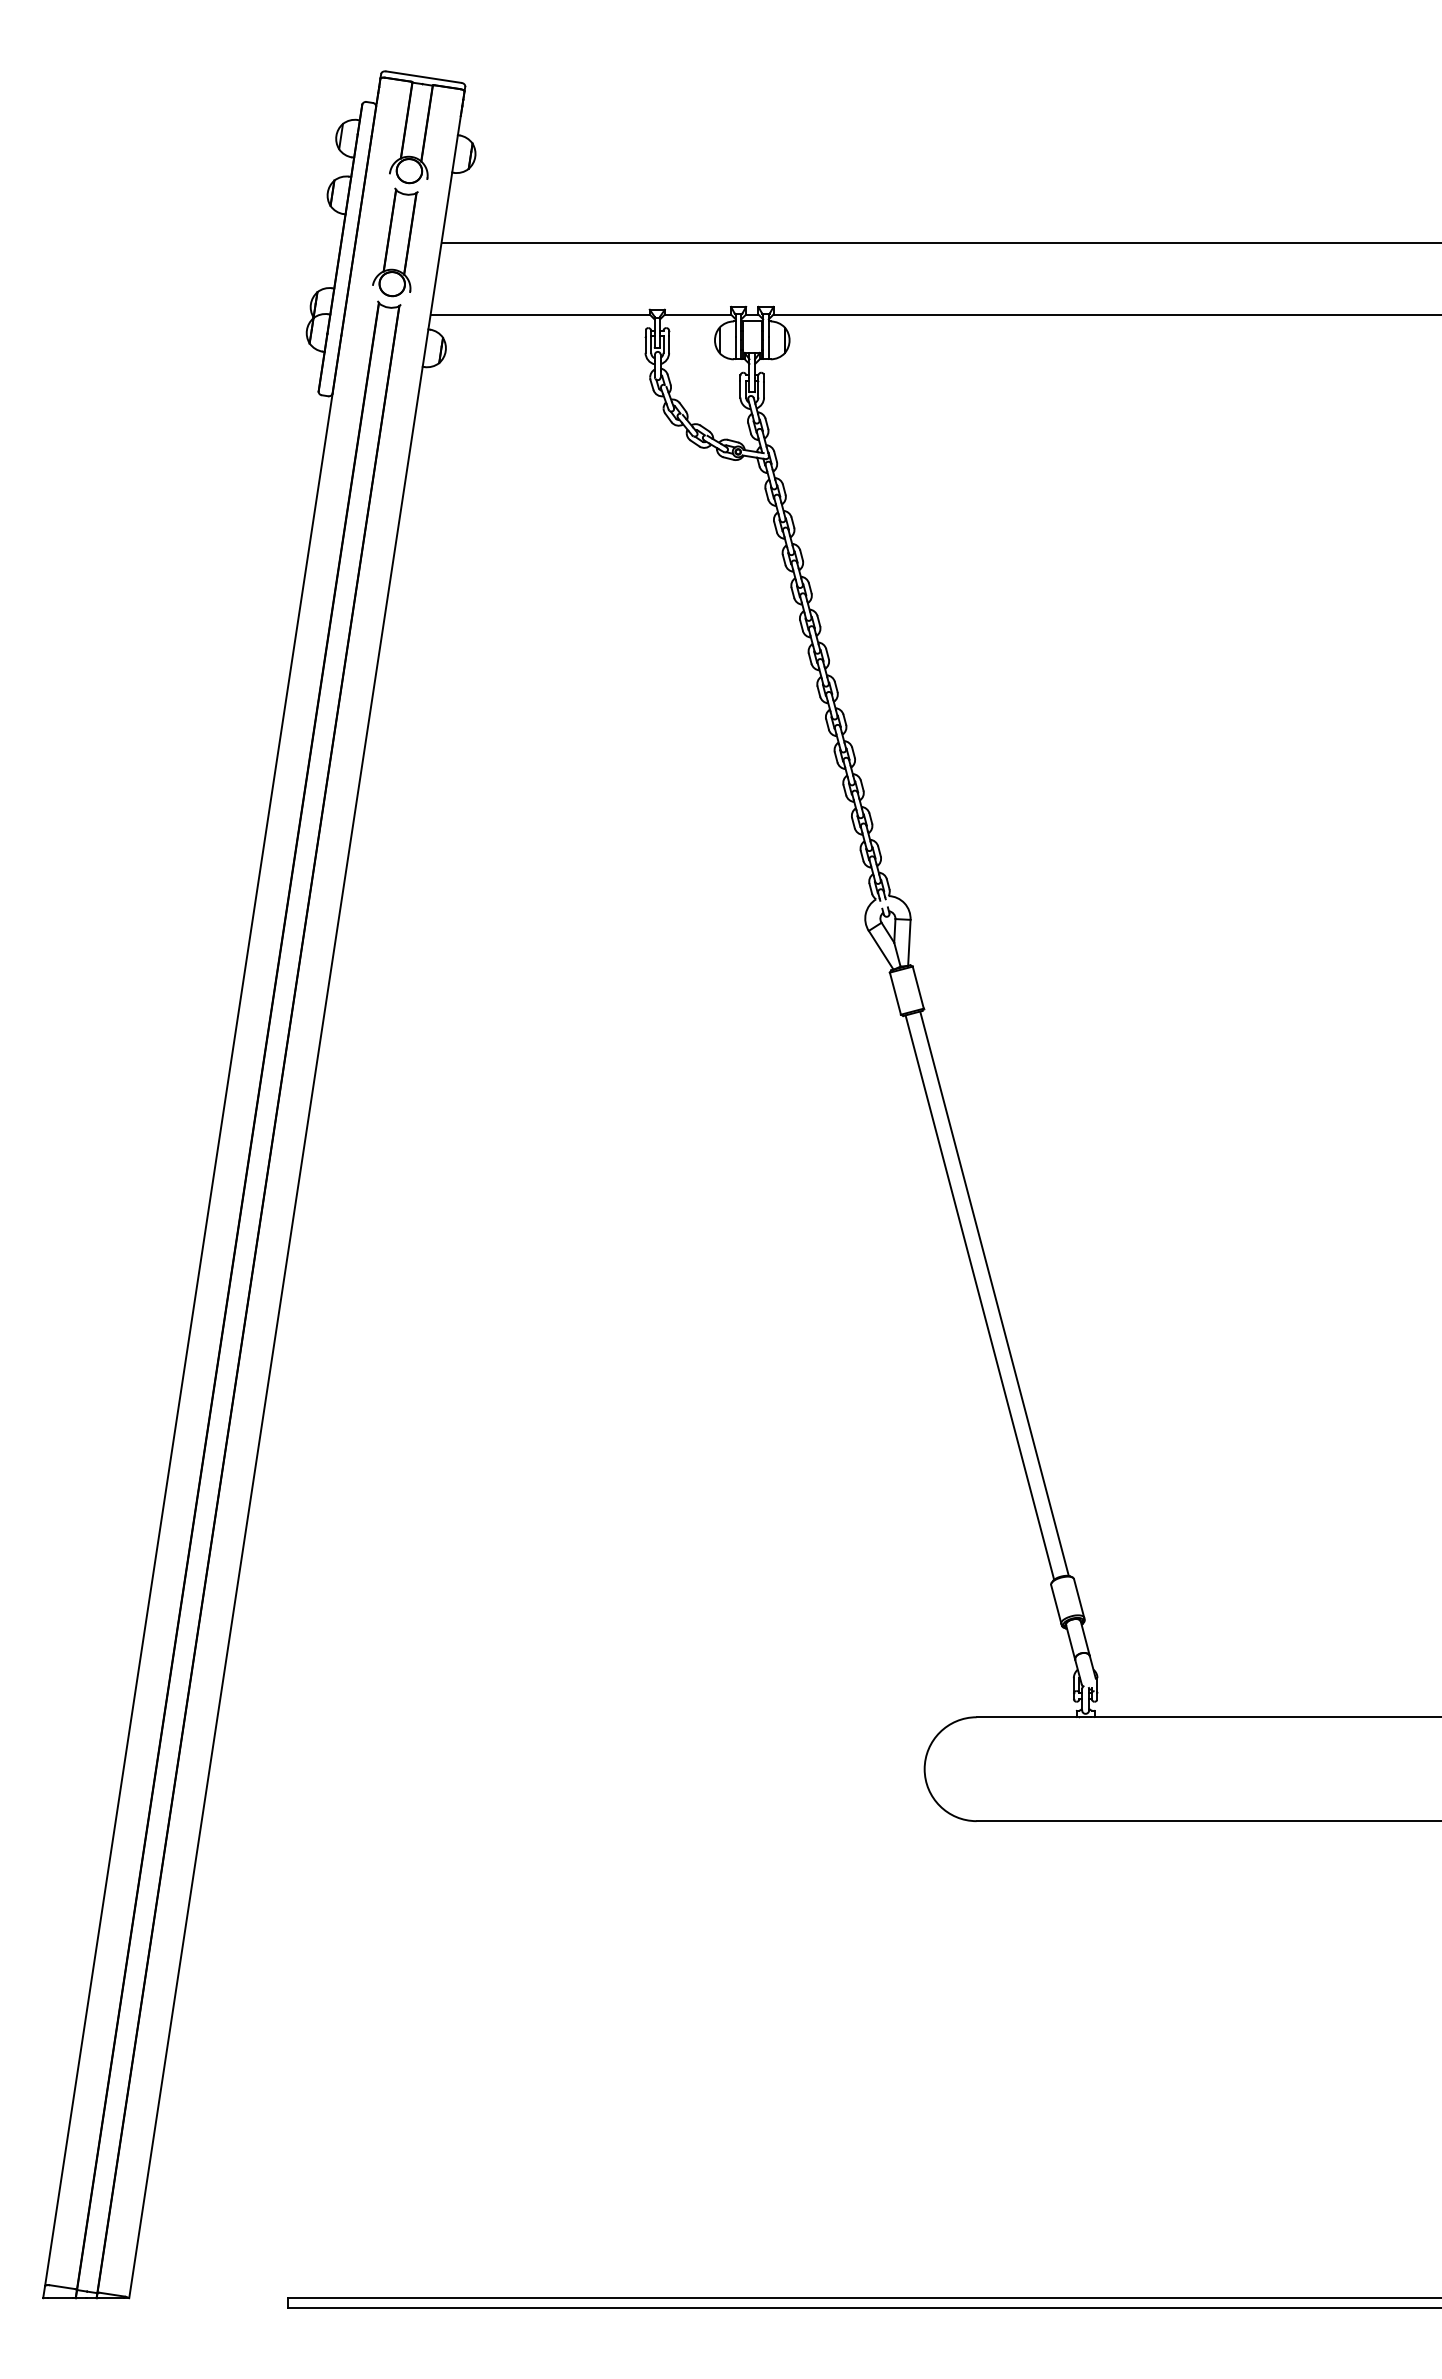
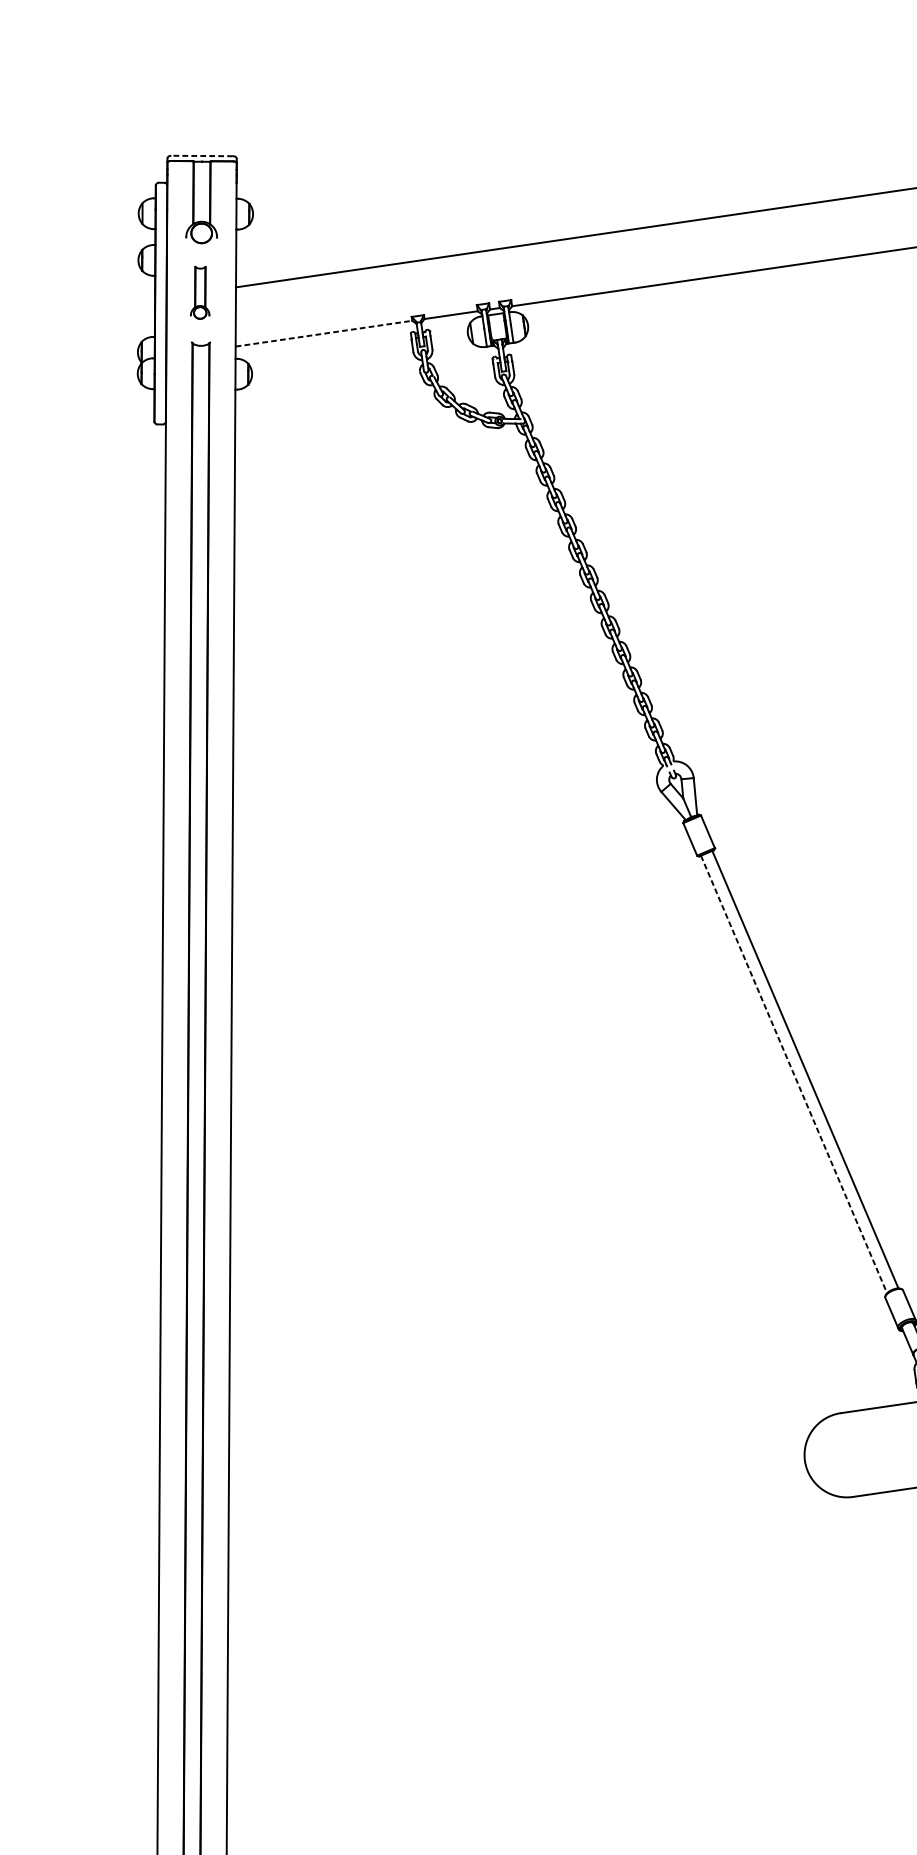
line: (423, 77) -> (202, 156), solid -> dashed
part: (395, 242) -> (198, 292), size x0.6
line: (540, 314) -> (324, 333), solid -> dashed
line: (979, 1297) -> (793, 1074), solid -> dashed

